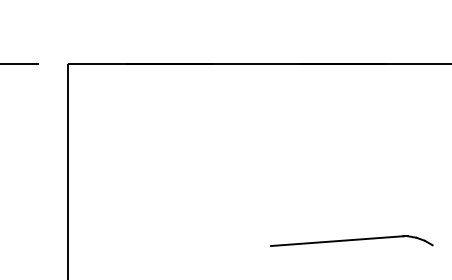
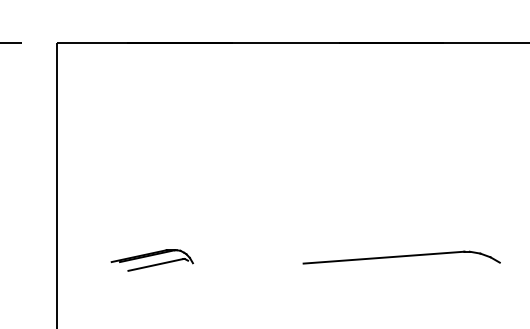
part: (146, 243) -> (152, 260), added

